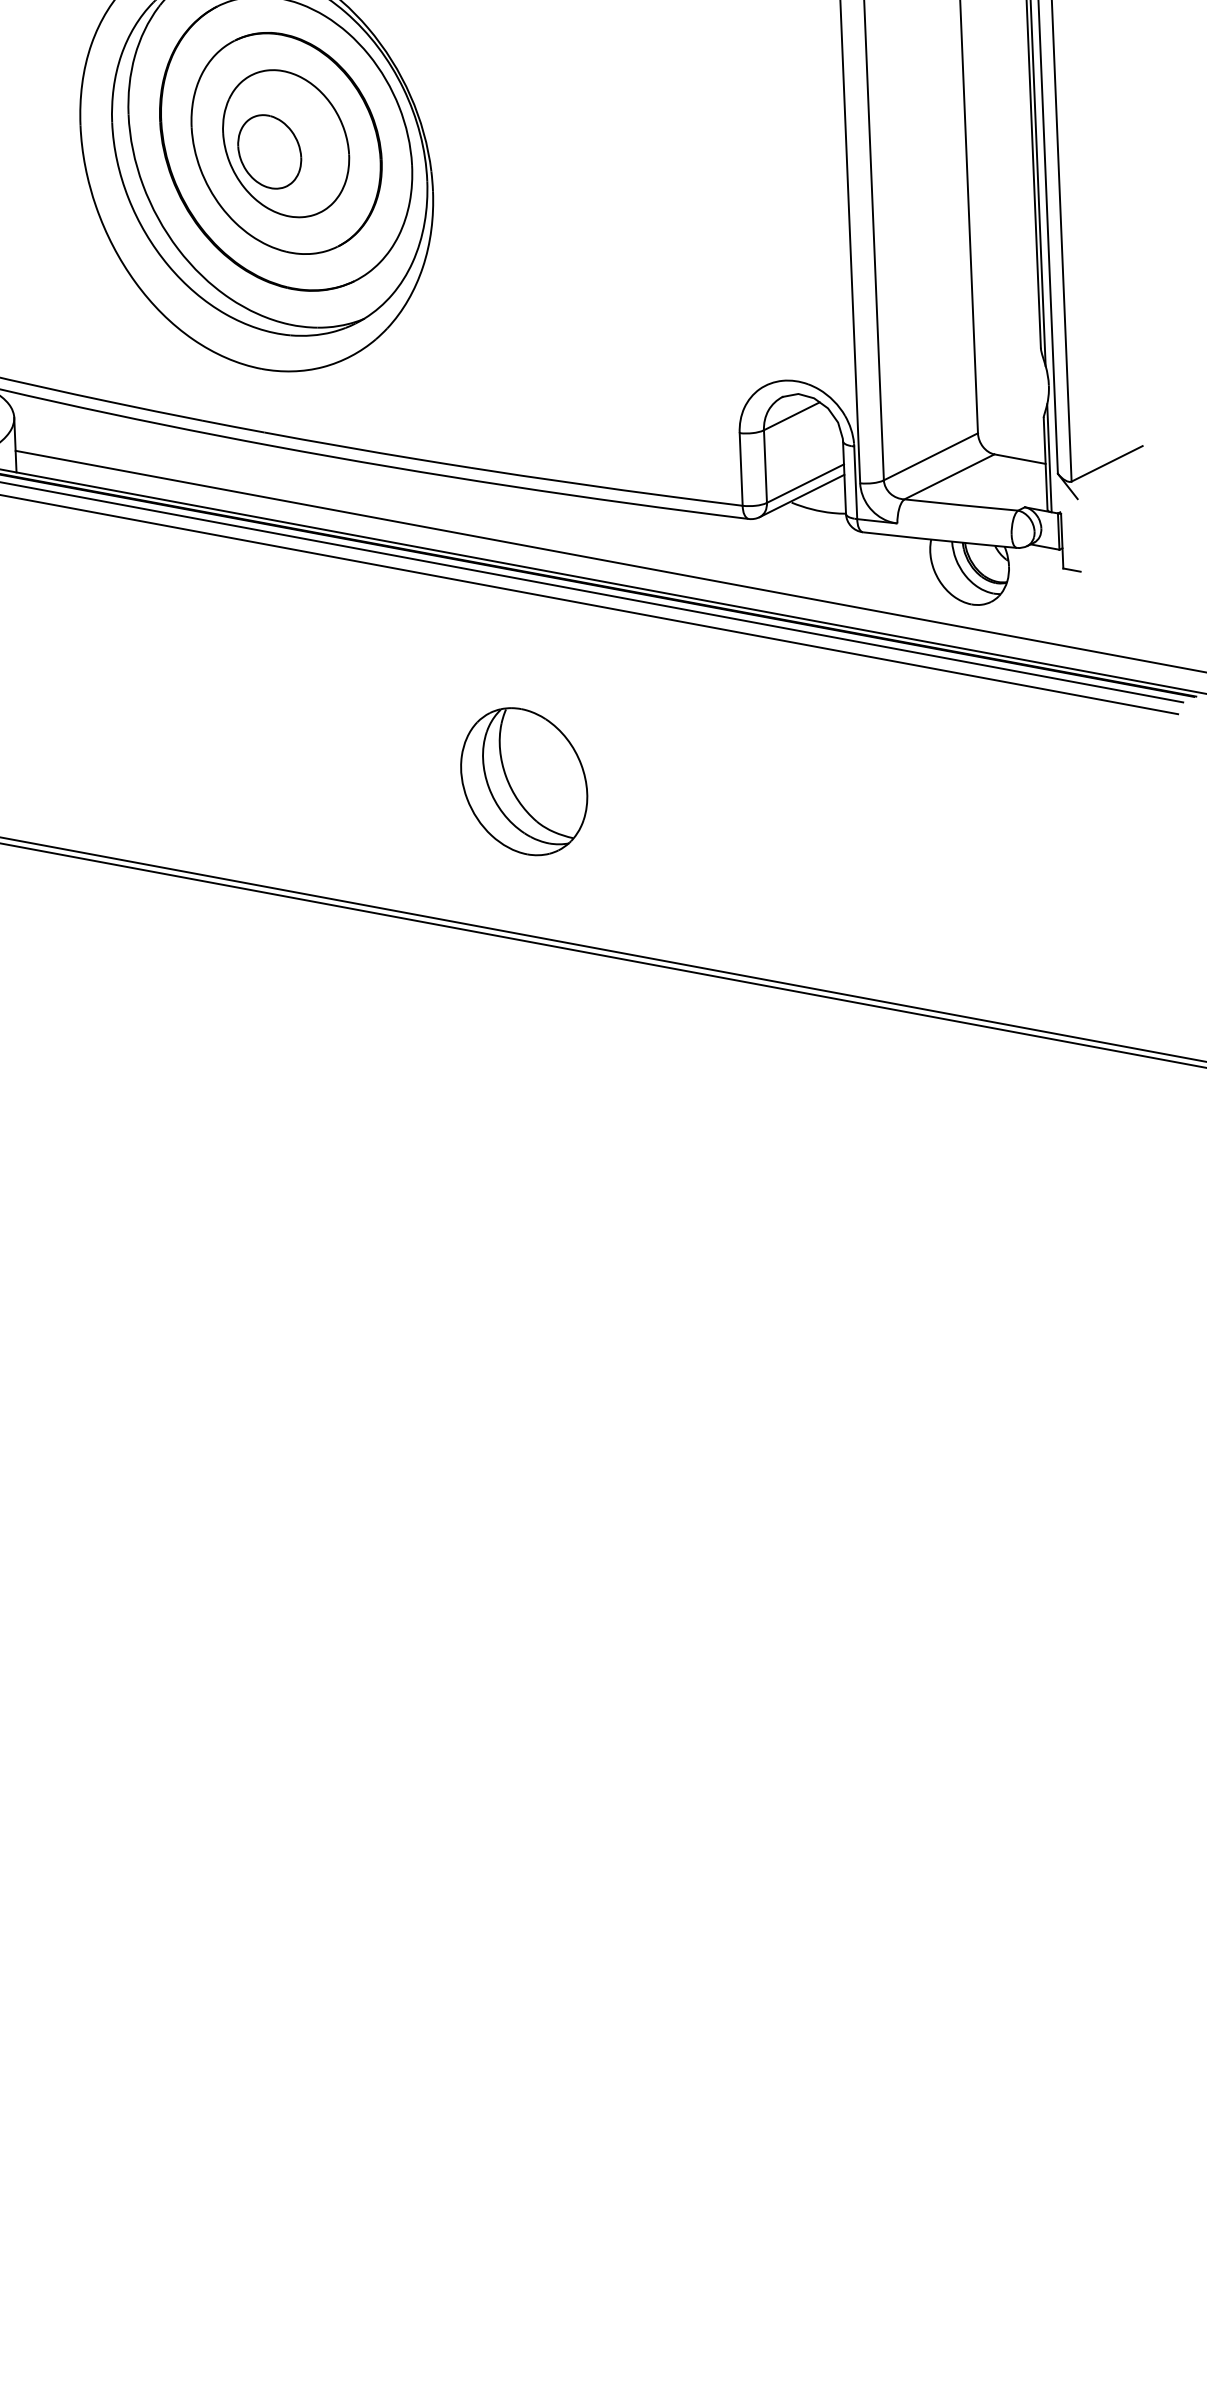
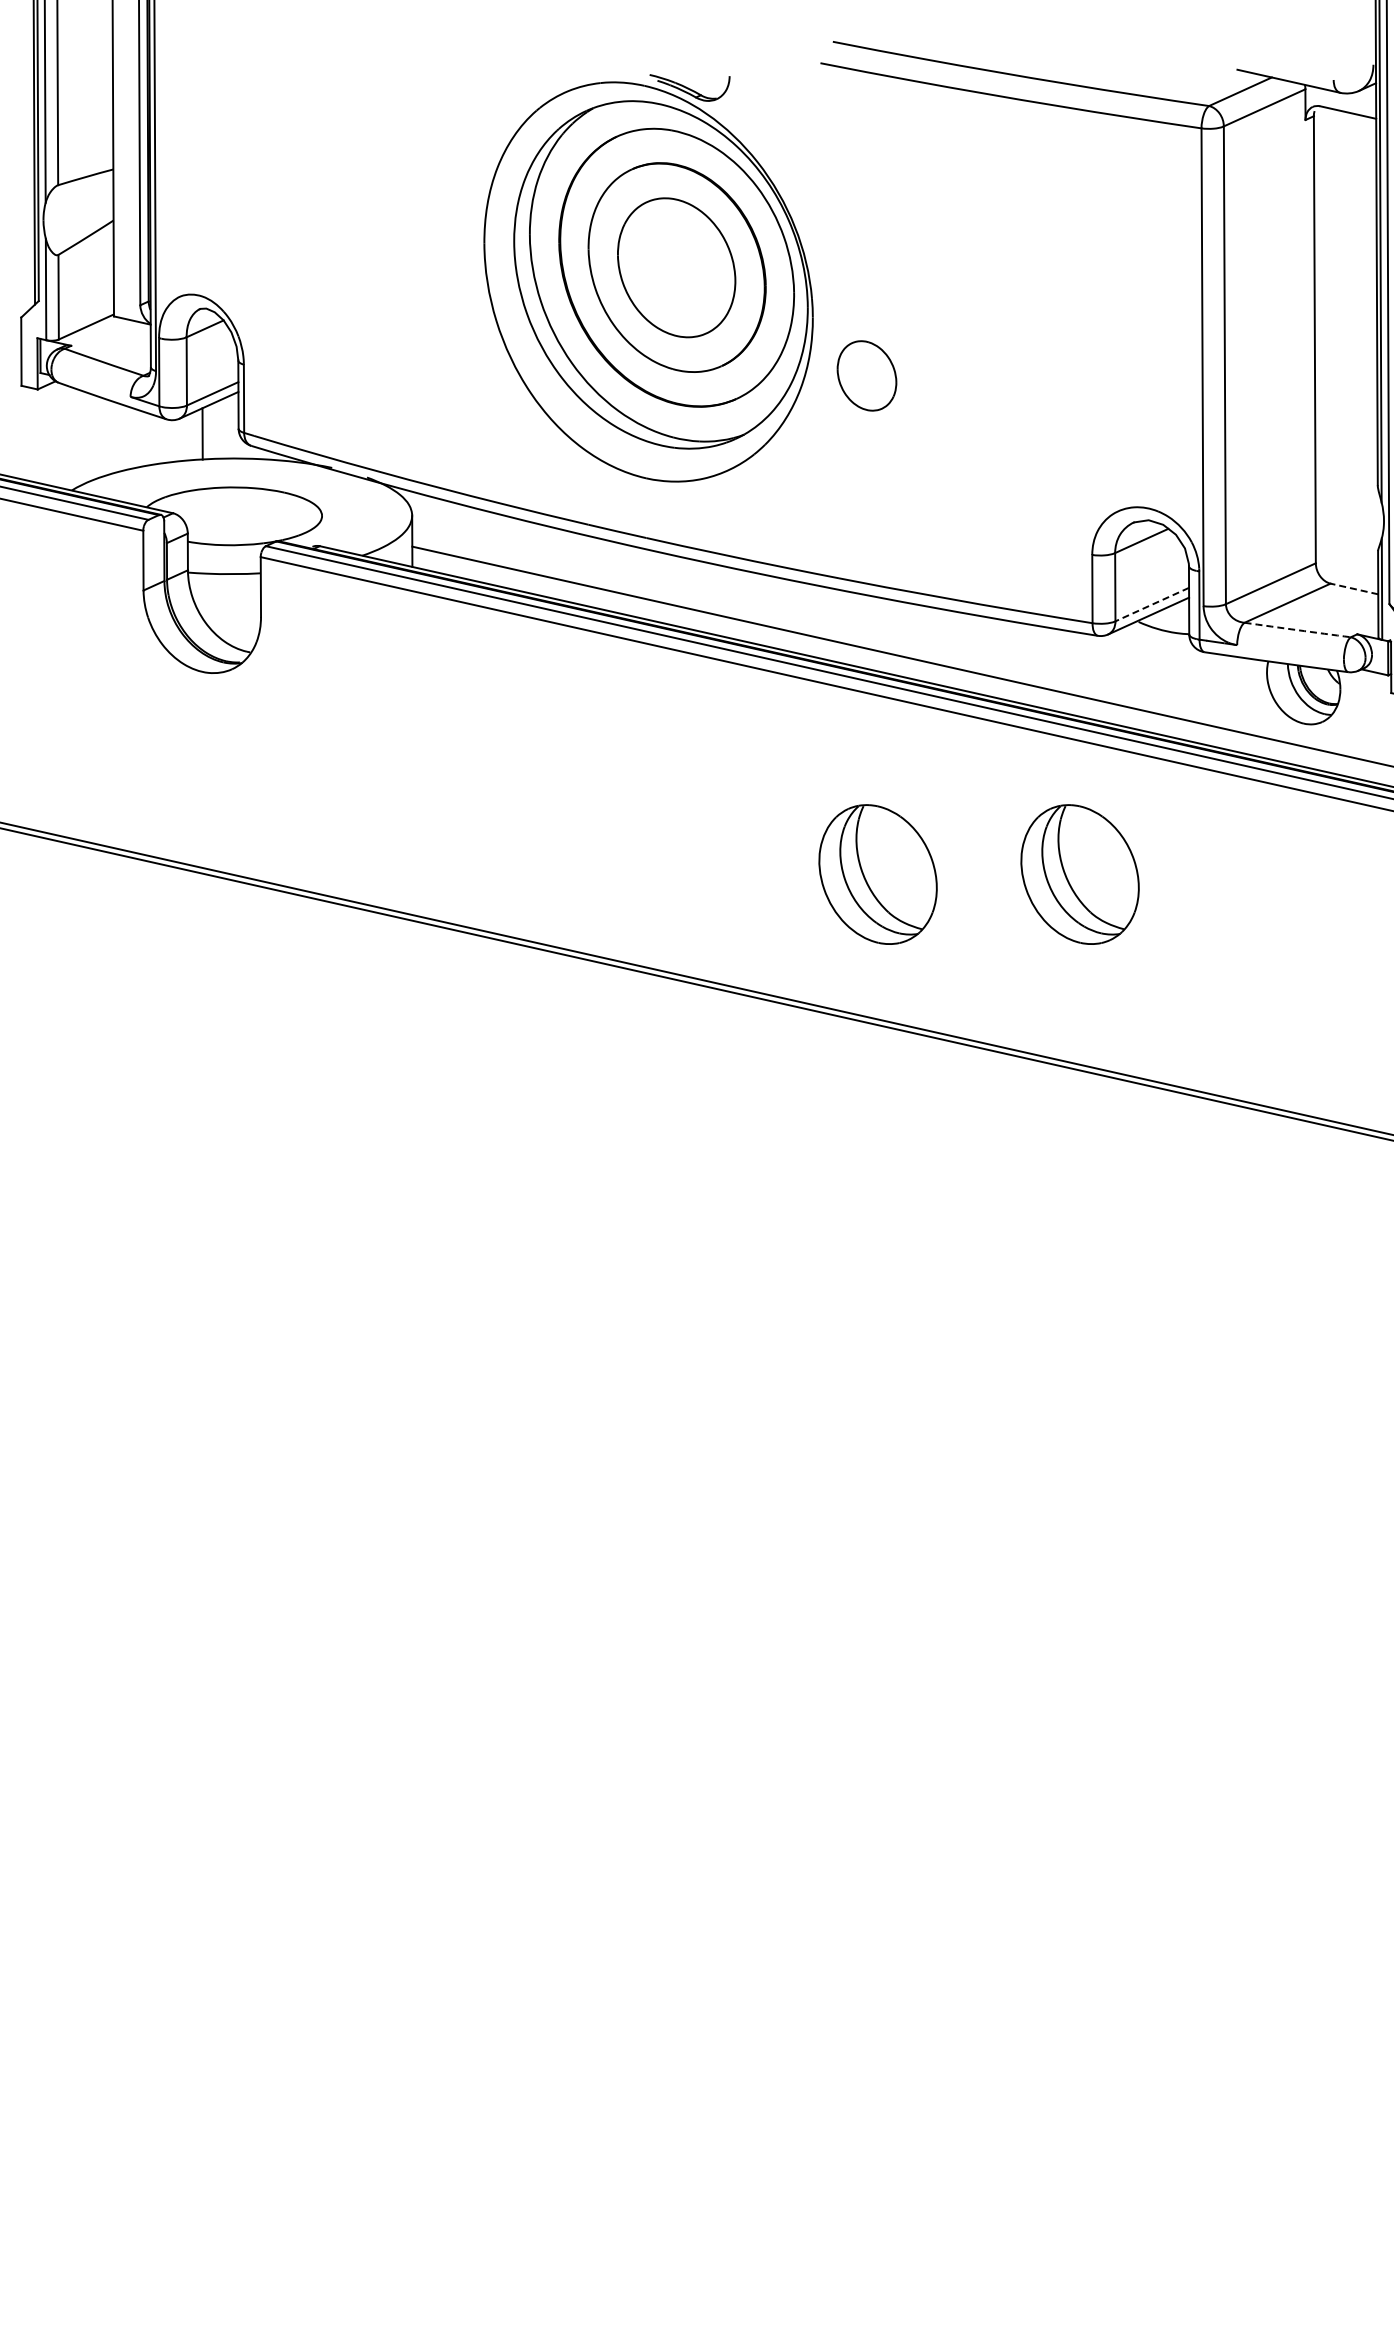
part: (269, 151) -> (866, 375), moved
line: (1019, 458) -> (1353, 588), solid -> dashed
line: (804, 483) -> (1151, 604), solid -> dashed
arc: (961, 505) -> (1297, 630), solid -> dashed
part: (738, 773) -> (1079, 874), added

